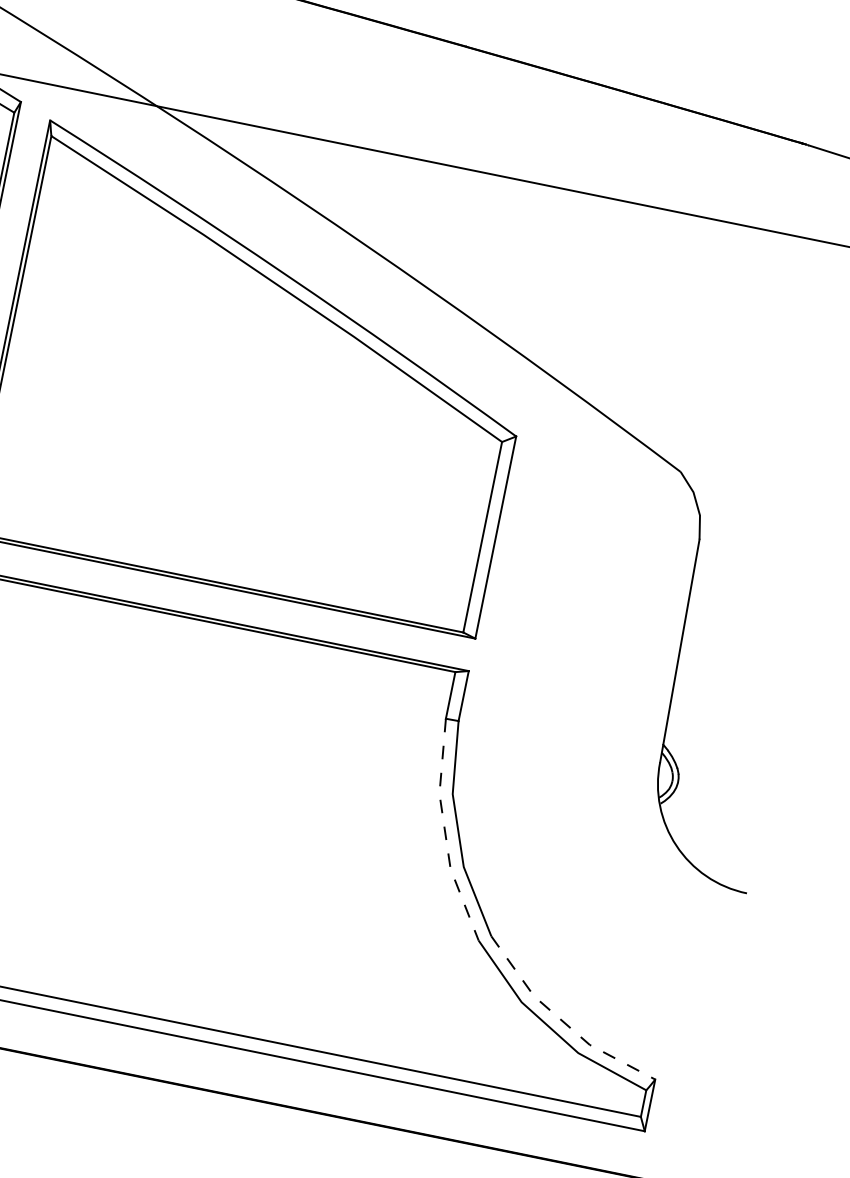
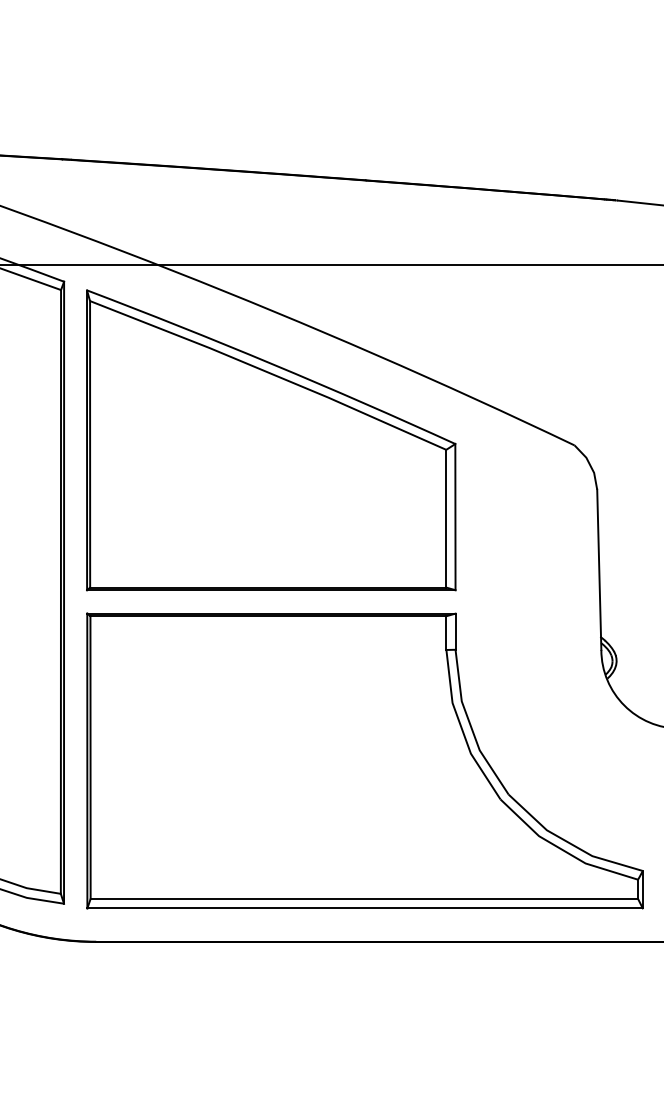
line: (445, 833) -> (462, 729), dashed -> solid
line: (563, 1021) -> (570, 843), dashed -> solid

